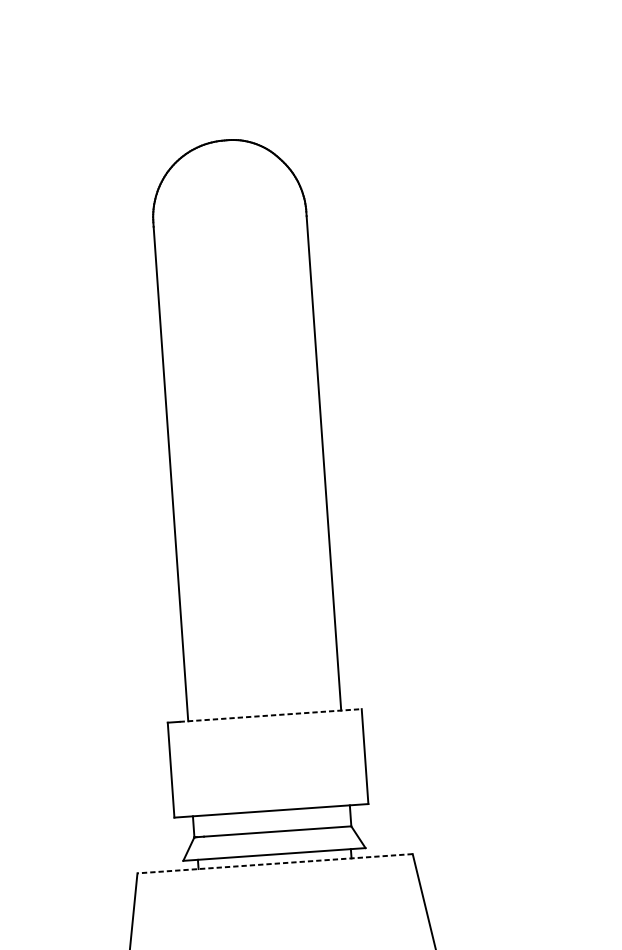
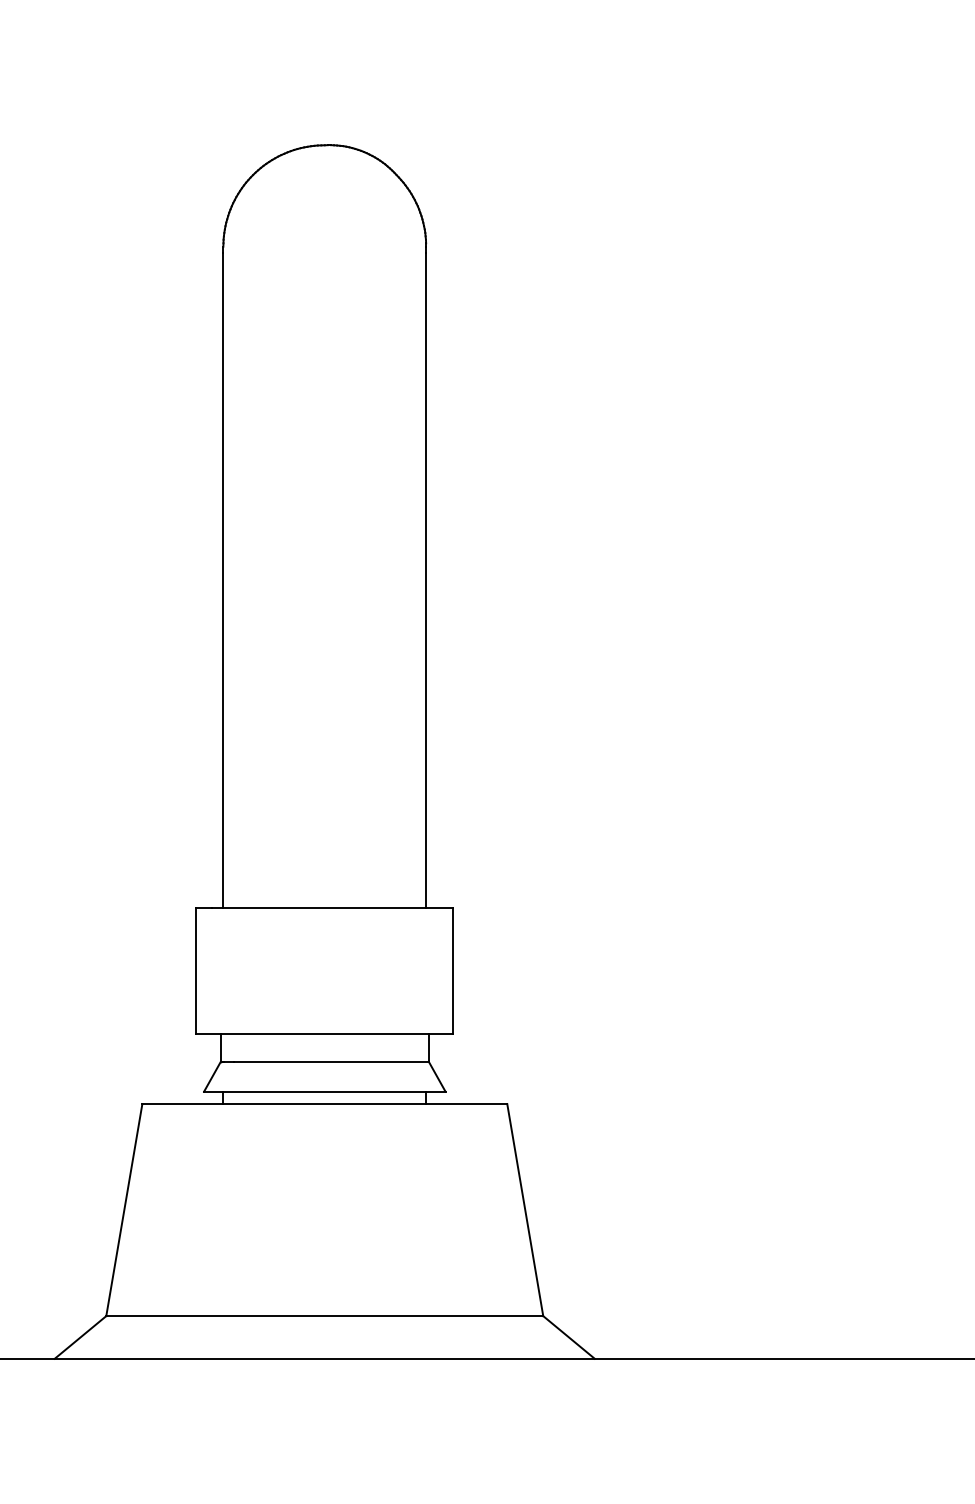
line: (270, 715) -> (332, 908), dashed -> solid
line: (274, 864) -> (324, 1104), dashed -> solid

